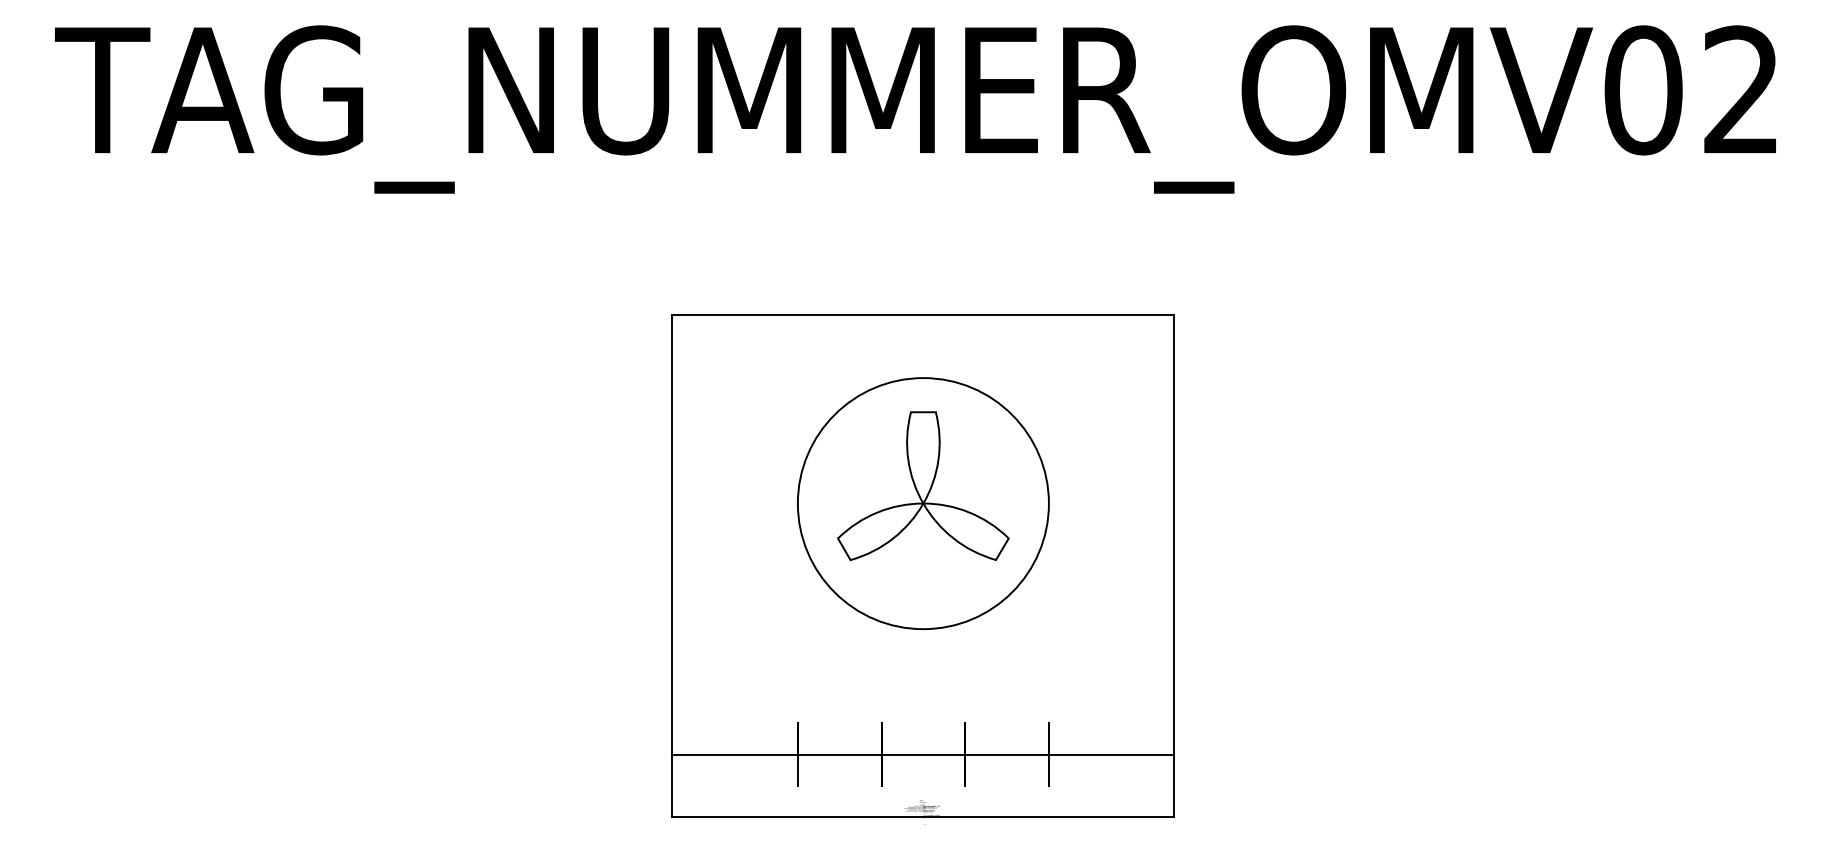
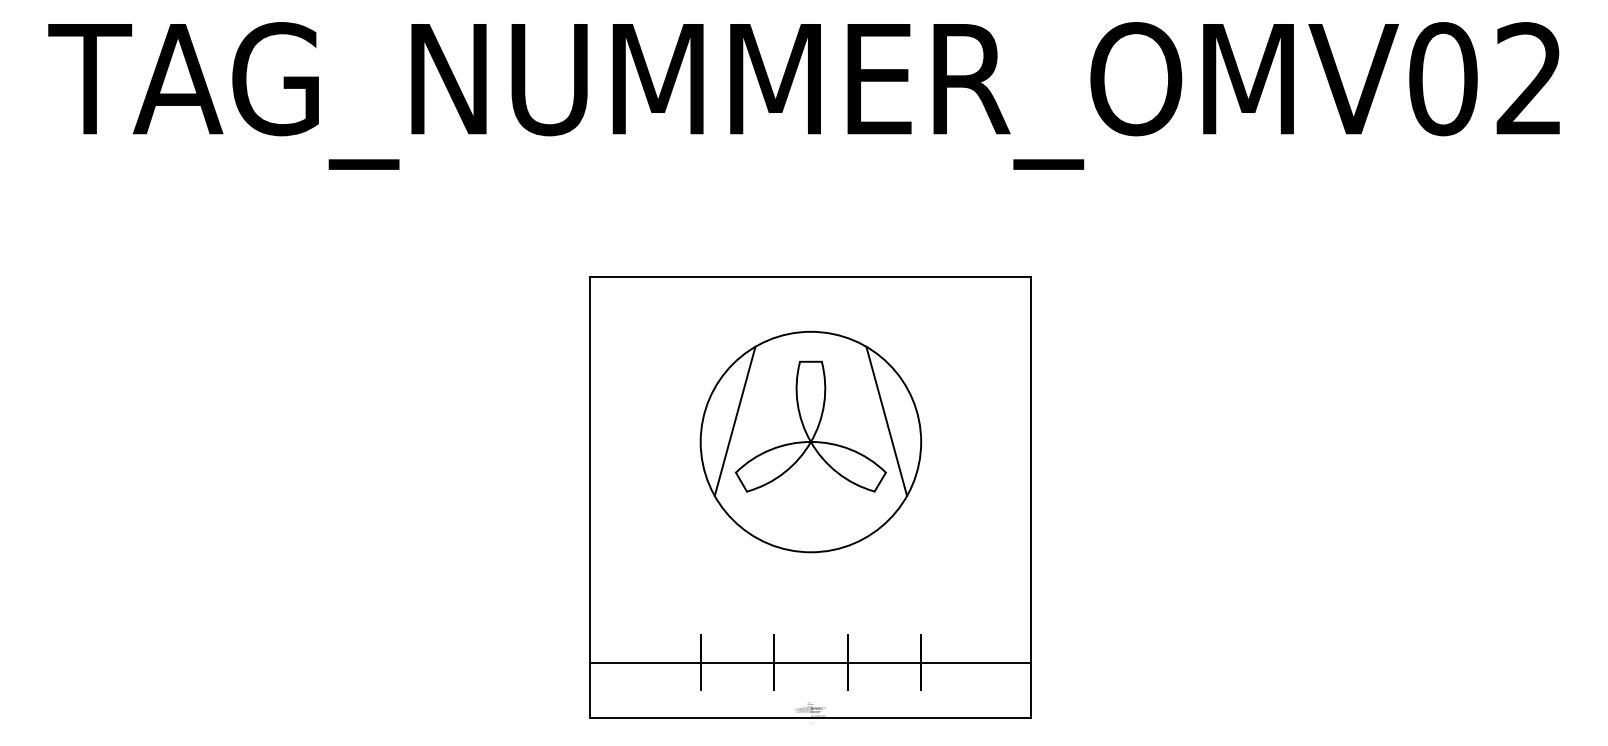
line: (836, 480) -> (734, 421), added
line: (1009, 480) -> (886, 421), added

